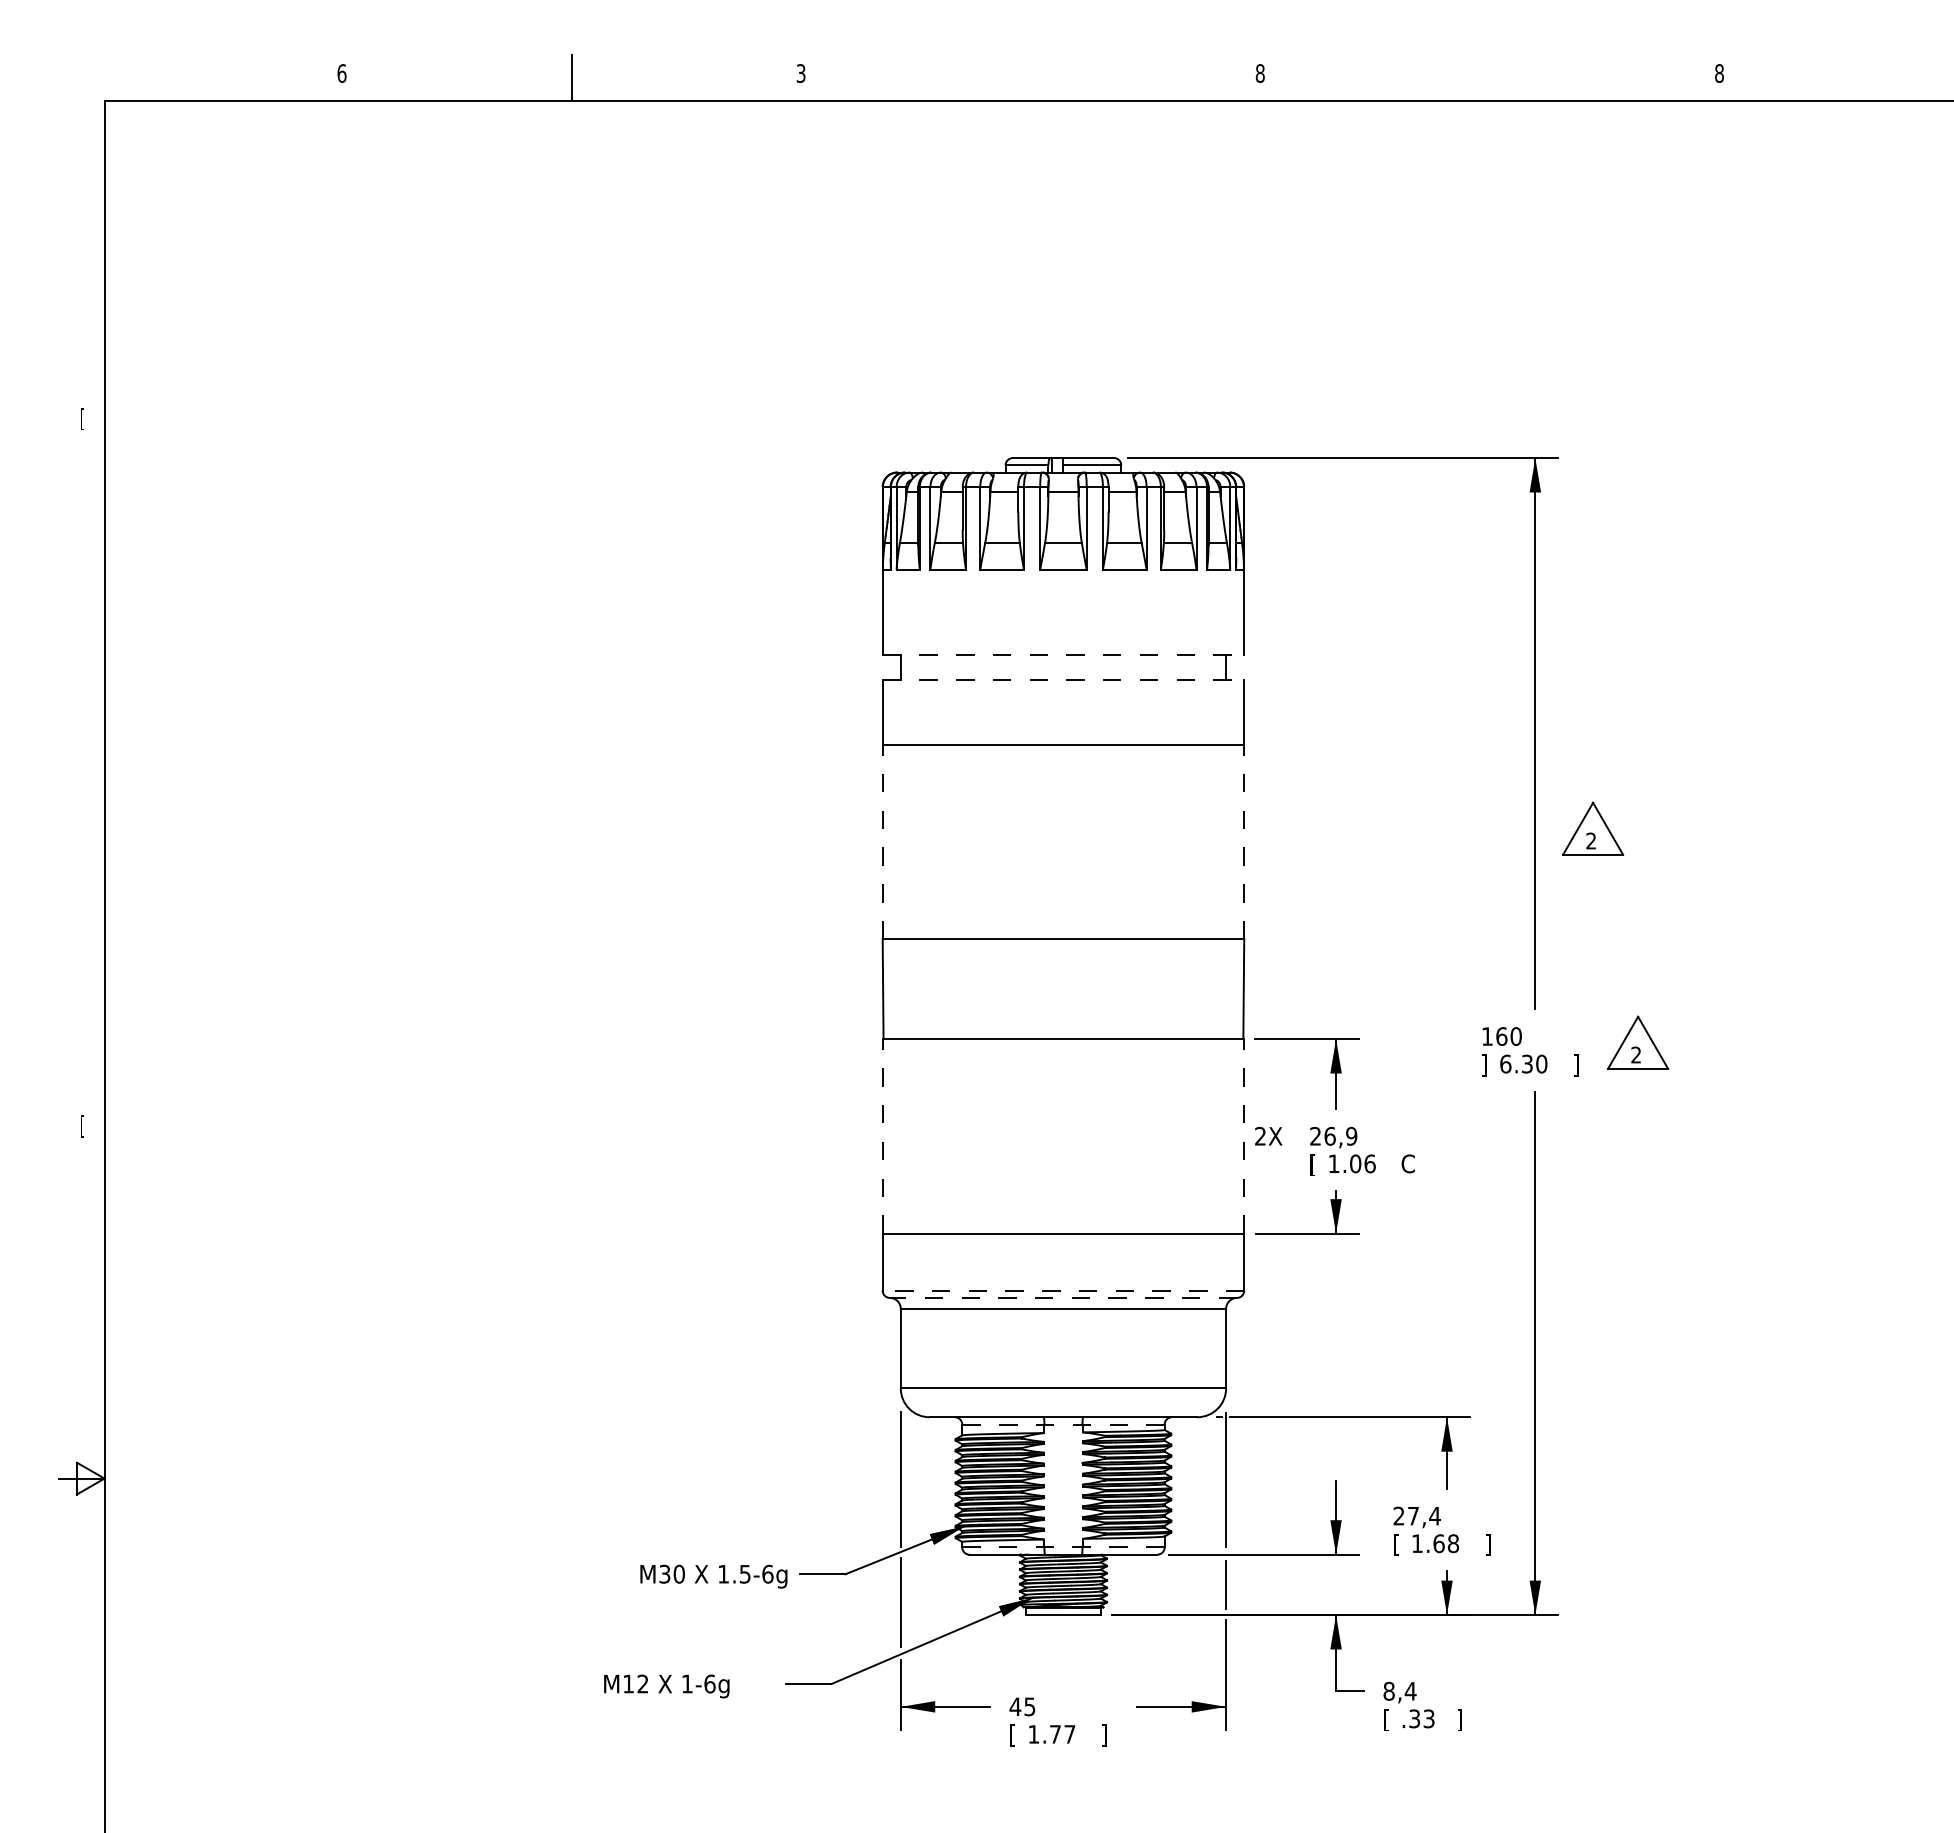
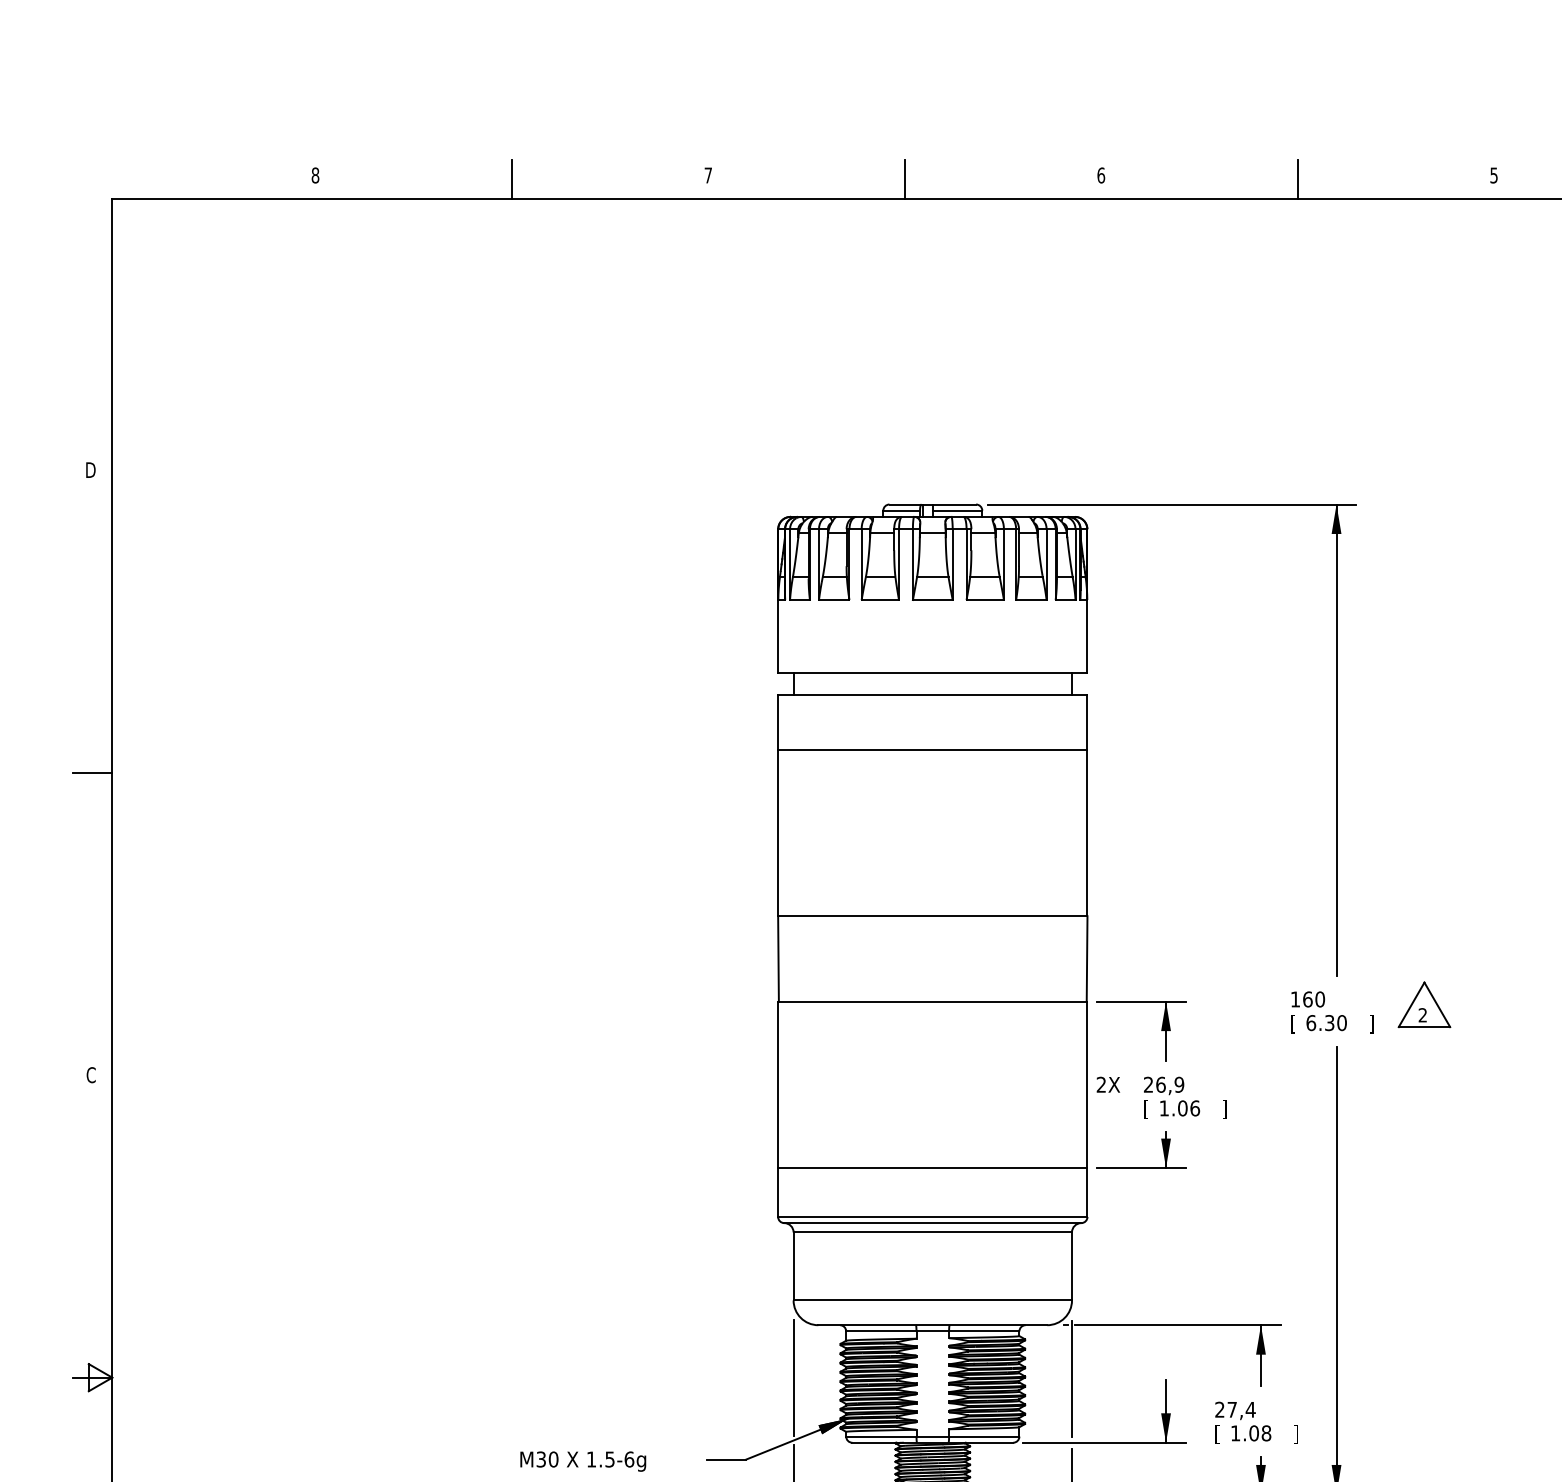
text: (341, 73) -> (315, 175), 6 -> 8
text: (800, 73) -> (707, 175), 3 -> 7
text: (1259, 73) -> (1100, 175), 8 -> 6
text: (1719, 73) -> (1494, 175), 8 -> 5
line: (1030, 78) -> (904, 179), added
line: (1489, 78) -> (1297, 179), added
text: (79, 418) -> (90, 470), [ -> D
line: (1063, 655) -> (932, 673), dashed -> solid
line: (1063, 680) -> (932, 694), dashed -> solid
line: (81, 771) -> (92, 772), added
part: (1593, 828) -> (1386, 821), removed
line: (882, 841) -> (777, 832), dashed -> solid
line: (1244, 841) -> (1087, 832), dashed -> solid
text: (1484, 1065) -> (1293, 1024), ] -> [
text: (79, 1126) -> (90, 1076), [ -> C
line: (882, 1135) -> (777, 1084), dashed -> solid
line: (1244, 1135) -> (1087, 1084), dashed -> solid
text: (1407, 1164) -> (1227, 1108), C -> ]
line: (1063, 1290) -> (932, 1216), dashed -> solid
line: (1063, 1297) -> (932, 1222), dashed -> solid
line: (1062, 1424) -> (931, 1331), dashed -> solid
text: (1438, 1543) -> (1253, 1433), 1.68 -> 1.08
line: (1063, 1547) -> (932, 1436), dashed -> solid
text: (713, 1576) -> (582, 1461), moved

